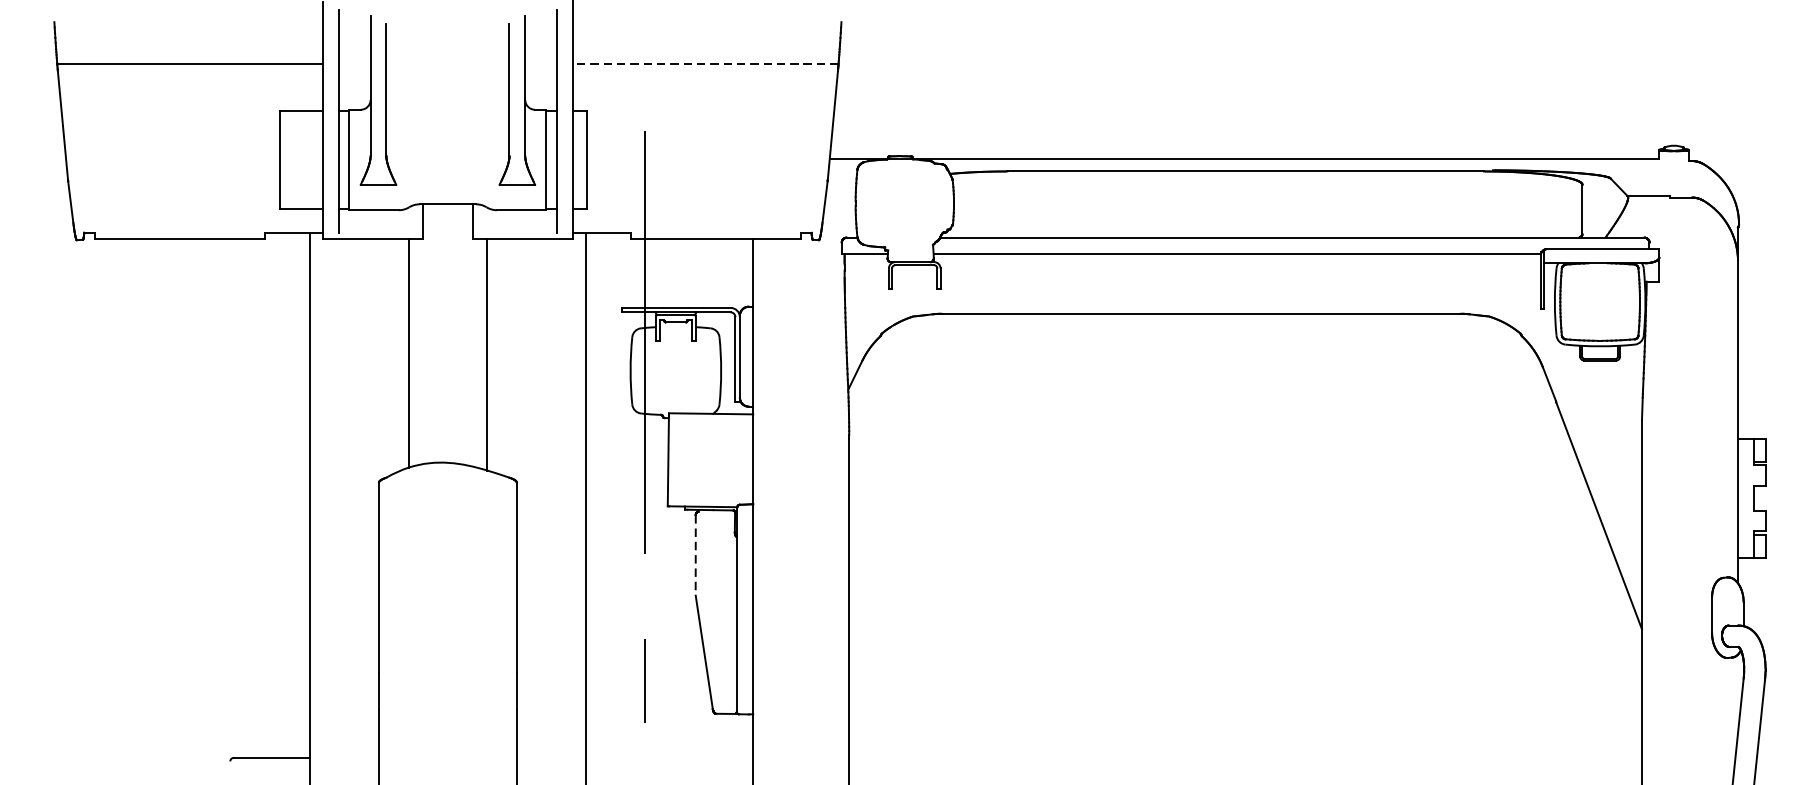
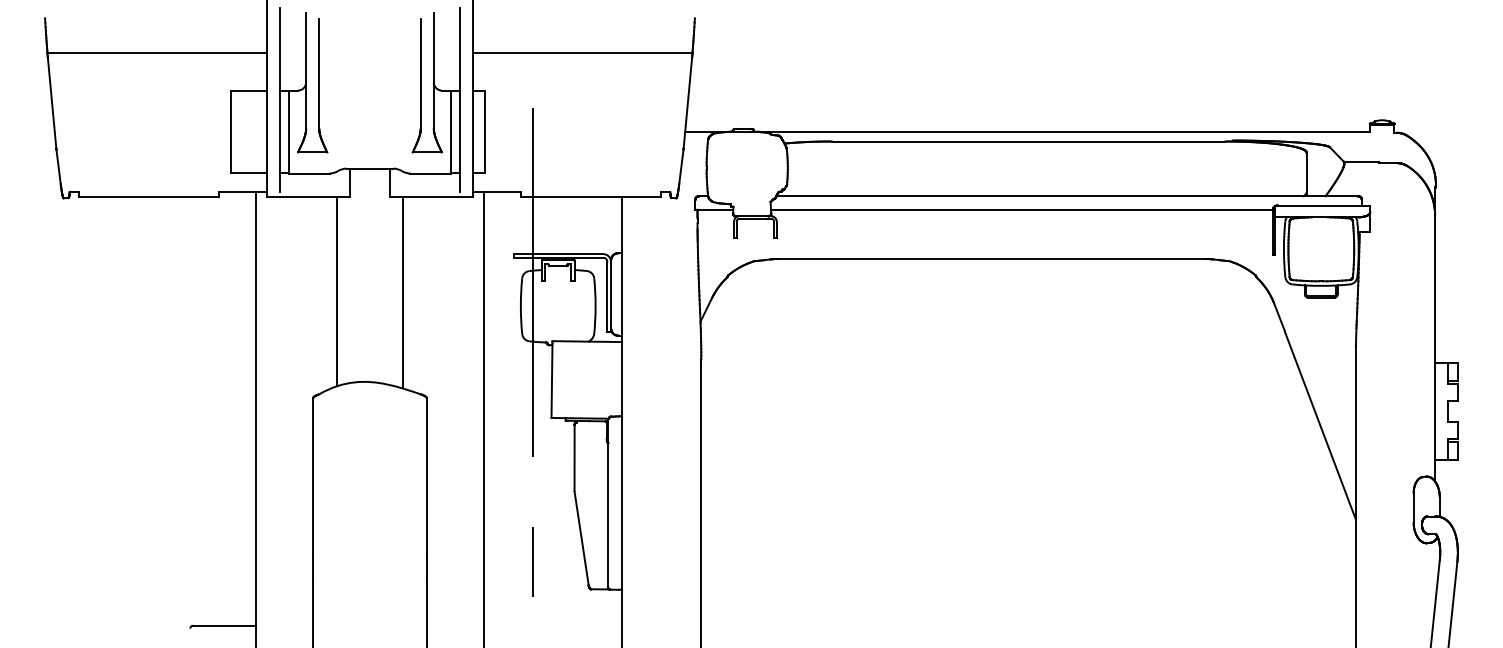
line: (705, 64) -> (582, 53), dashed -> solid
line: (695, 555) -> (574, 458), dashed -> solid

